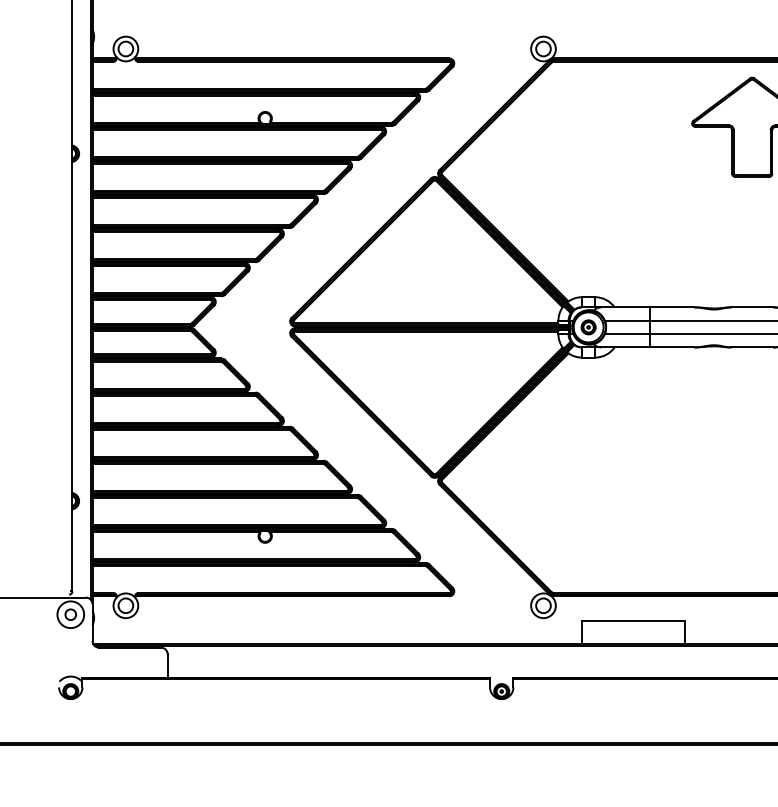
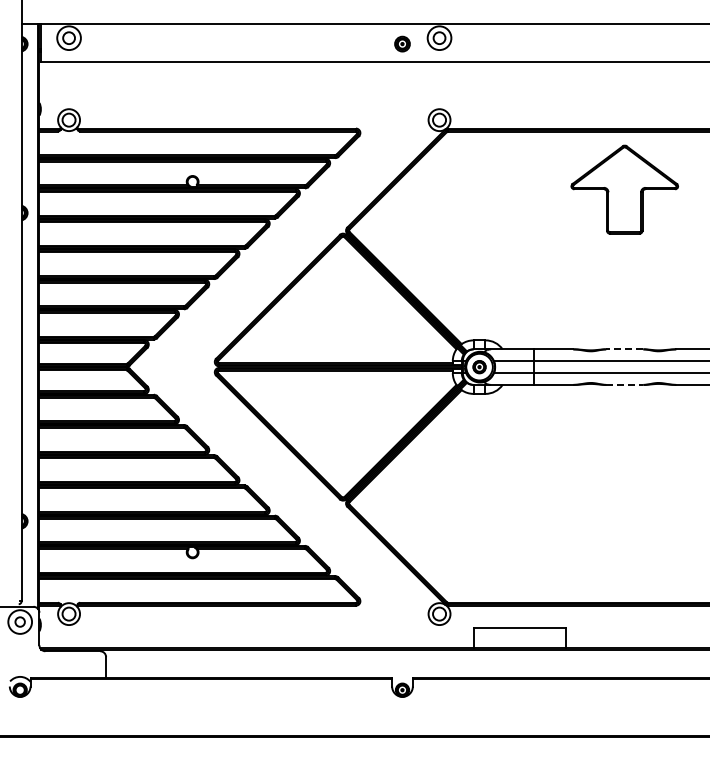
line: (751, 307) -> (624, 349), solid -> dashed
line: (751, 346) -> (624, 384), solid -> dashed

